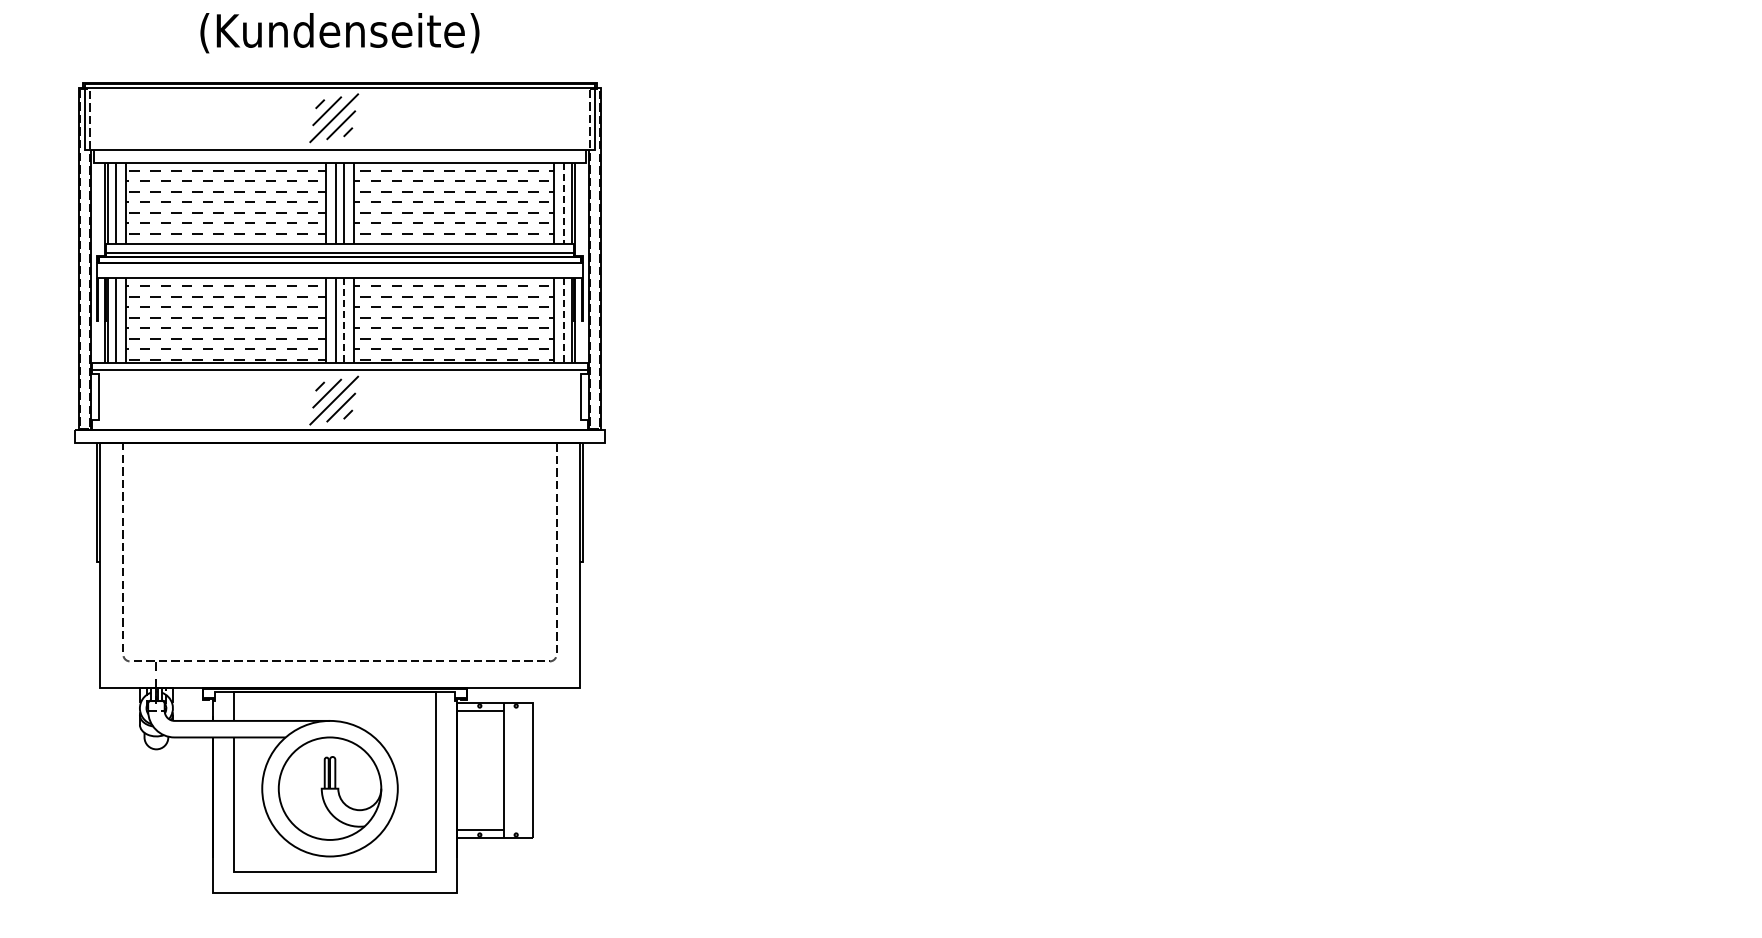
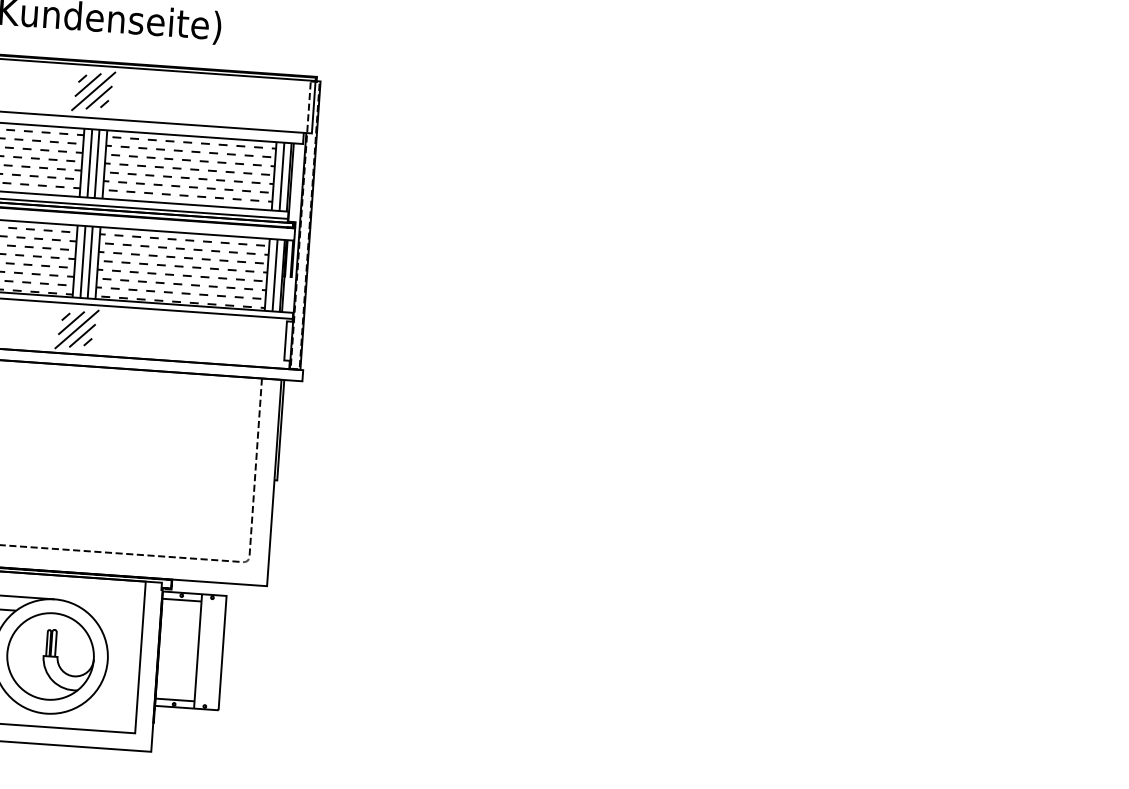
line: (563, 203) -> (281, 176), dashed -> solid
line: (344, 320) -> (90, 262), dashed -> solid
line: (563, 320) -> (275, 275), dashed -> solid

